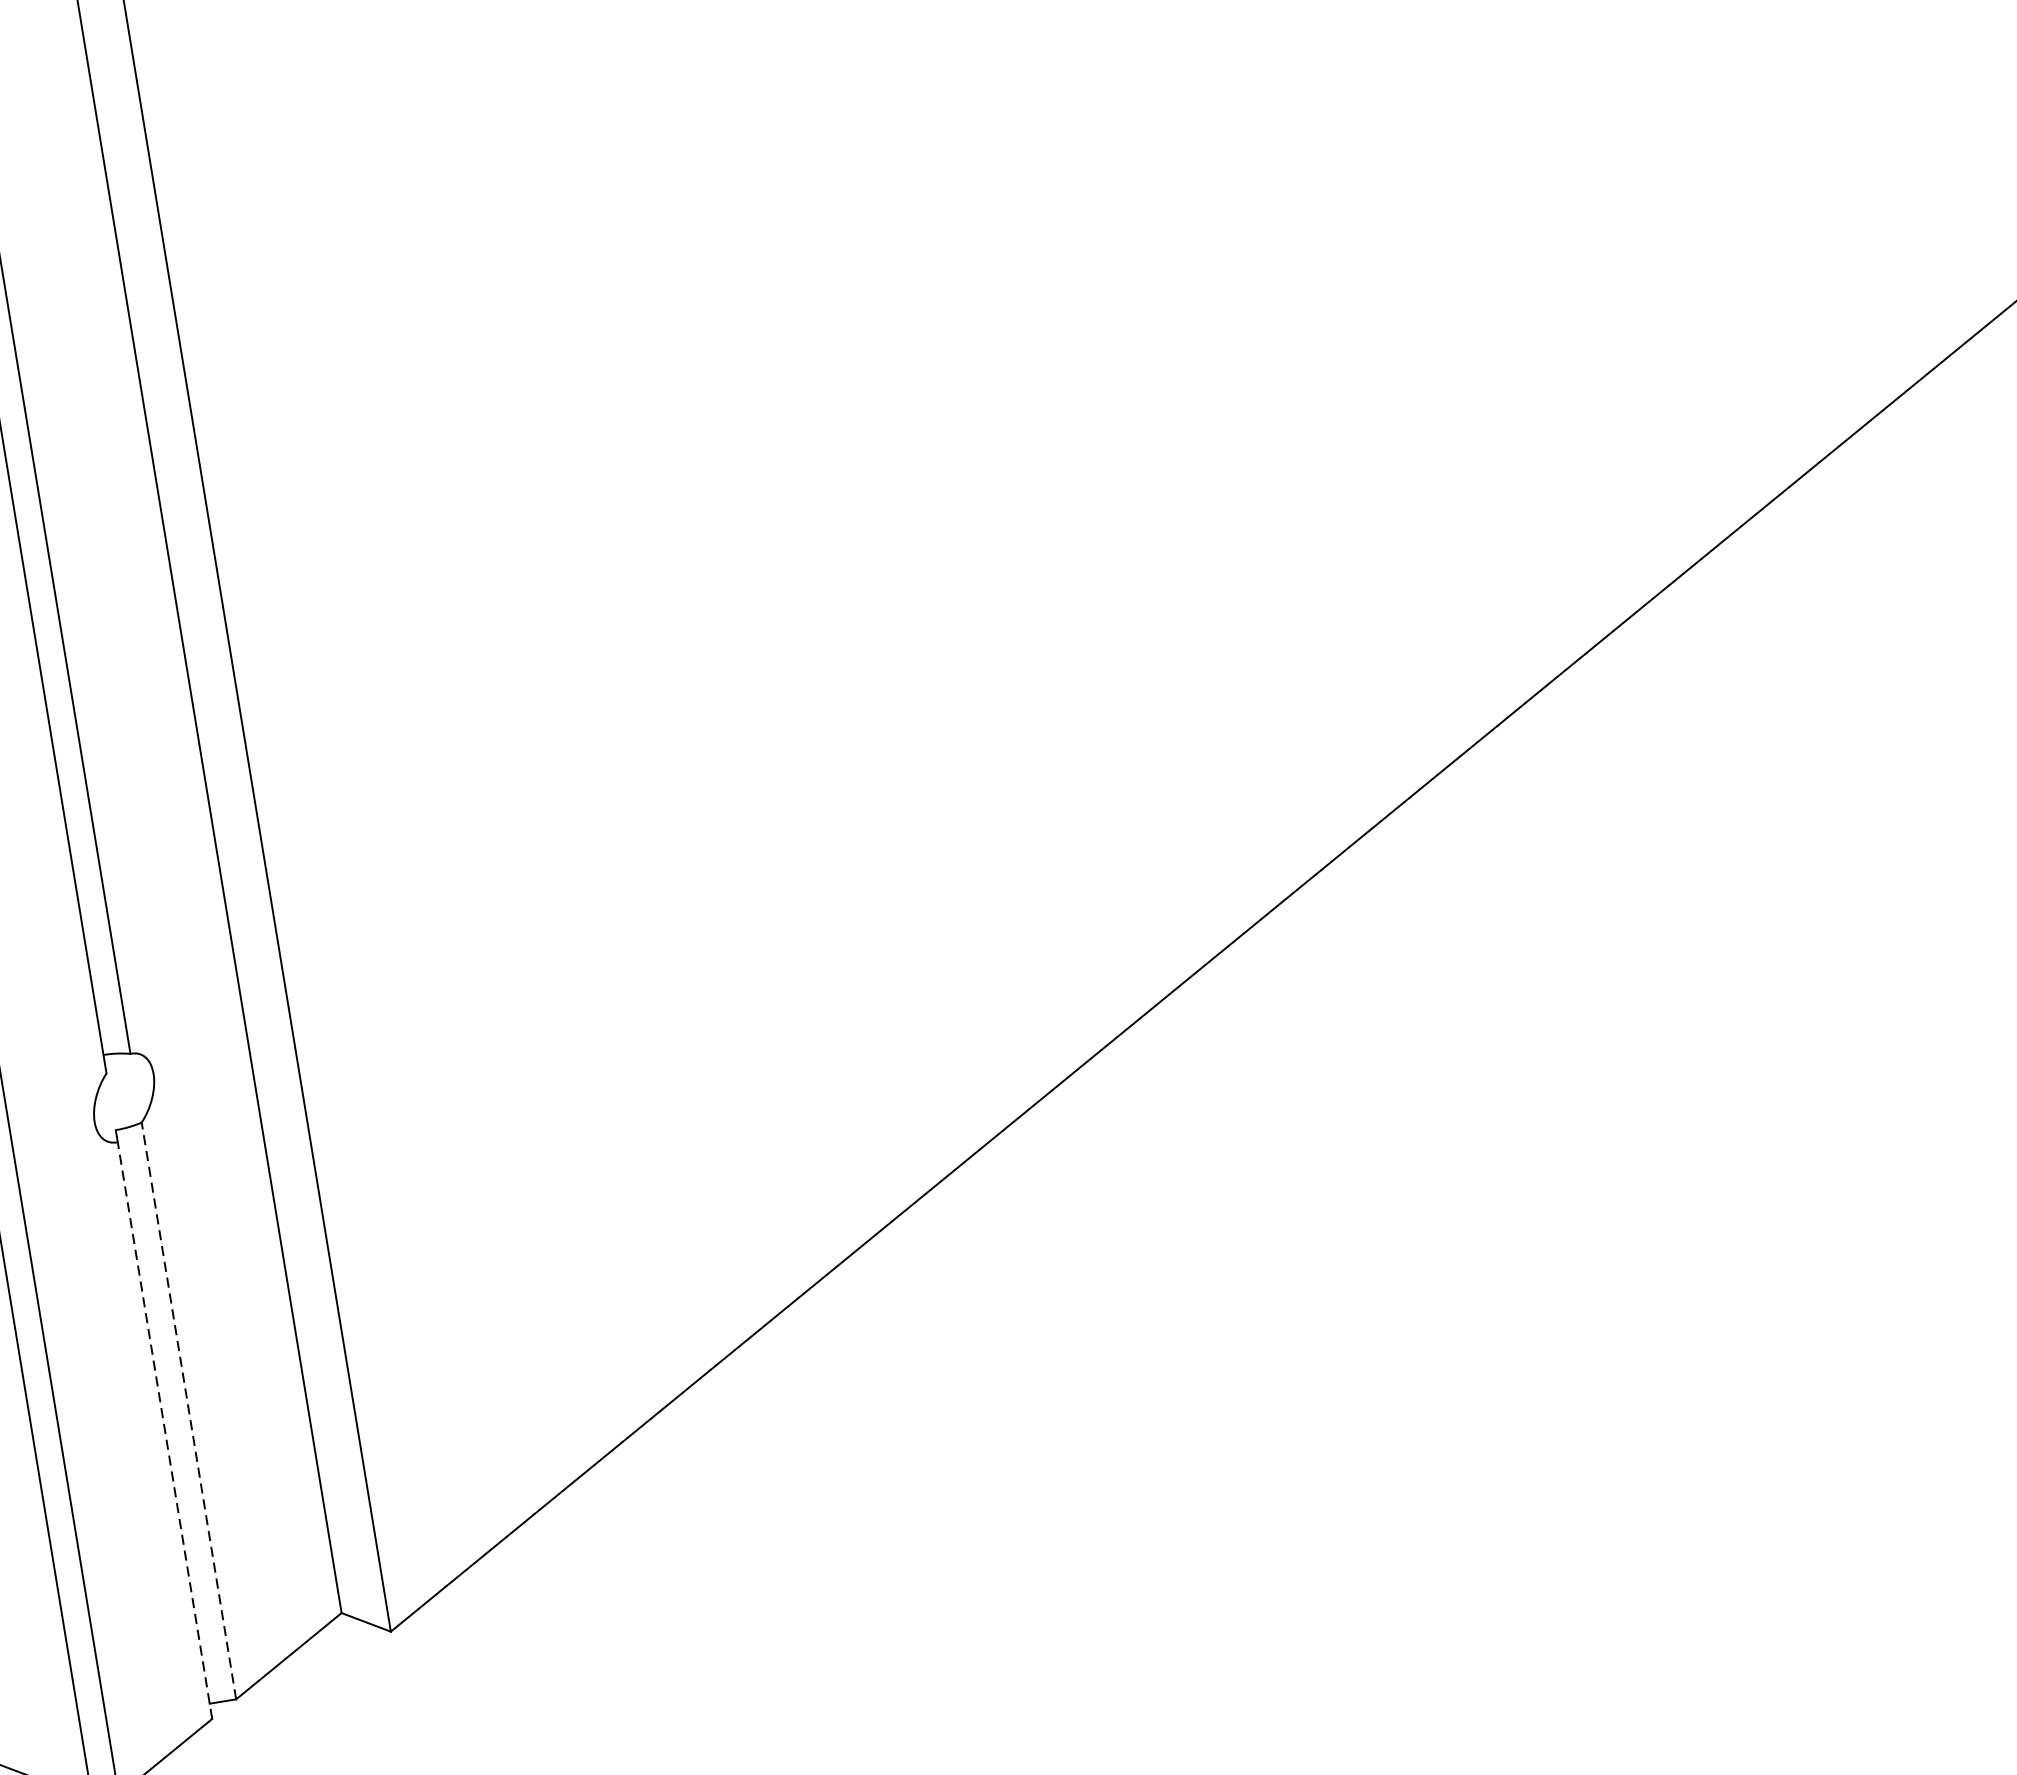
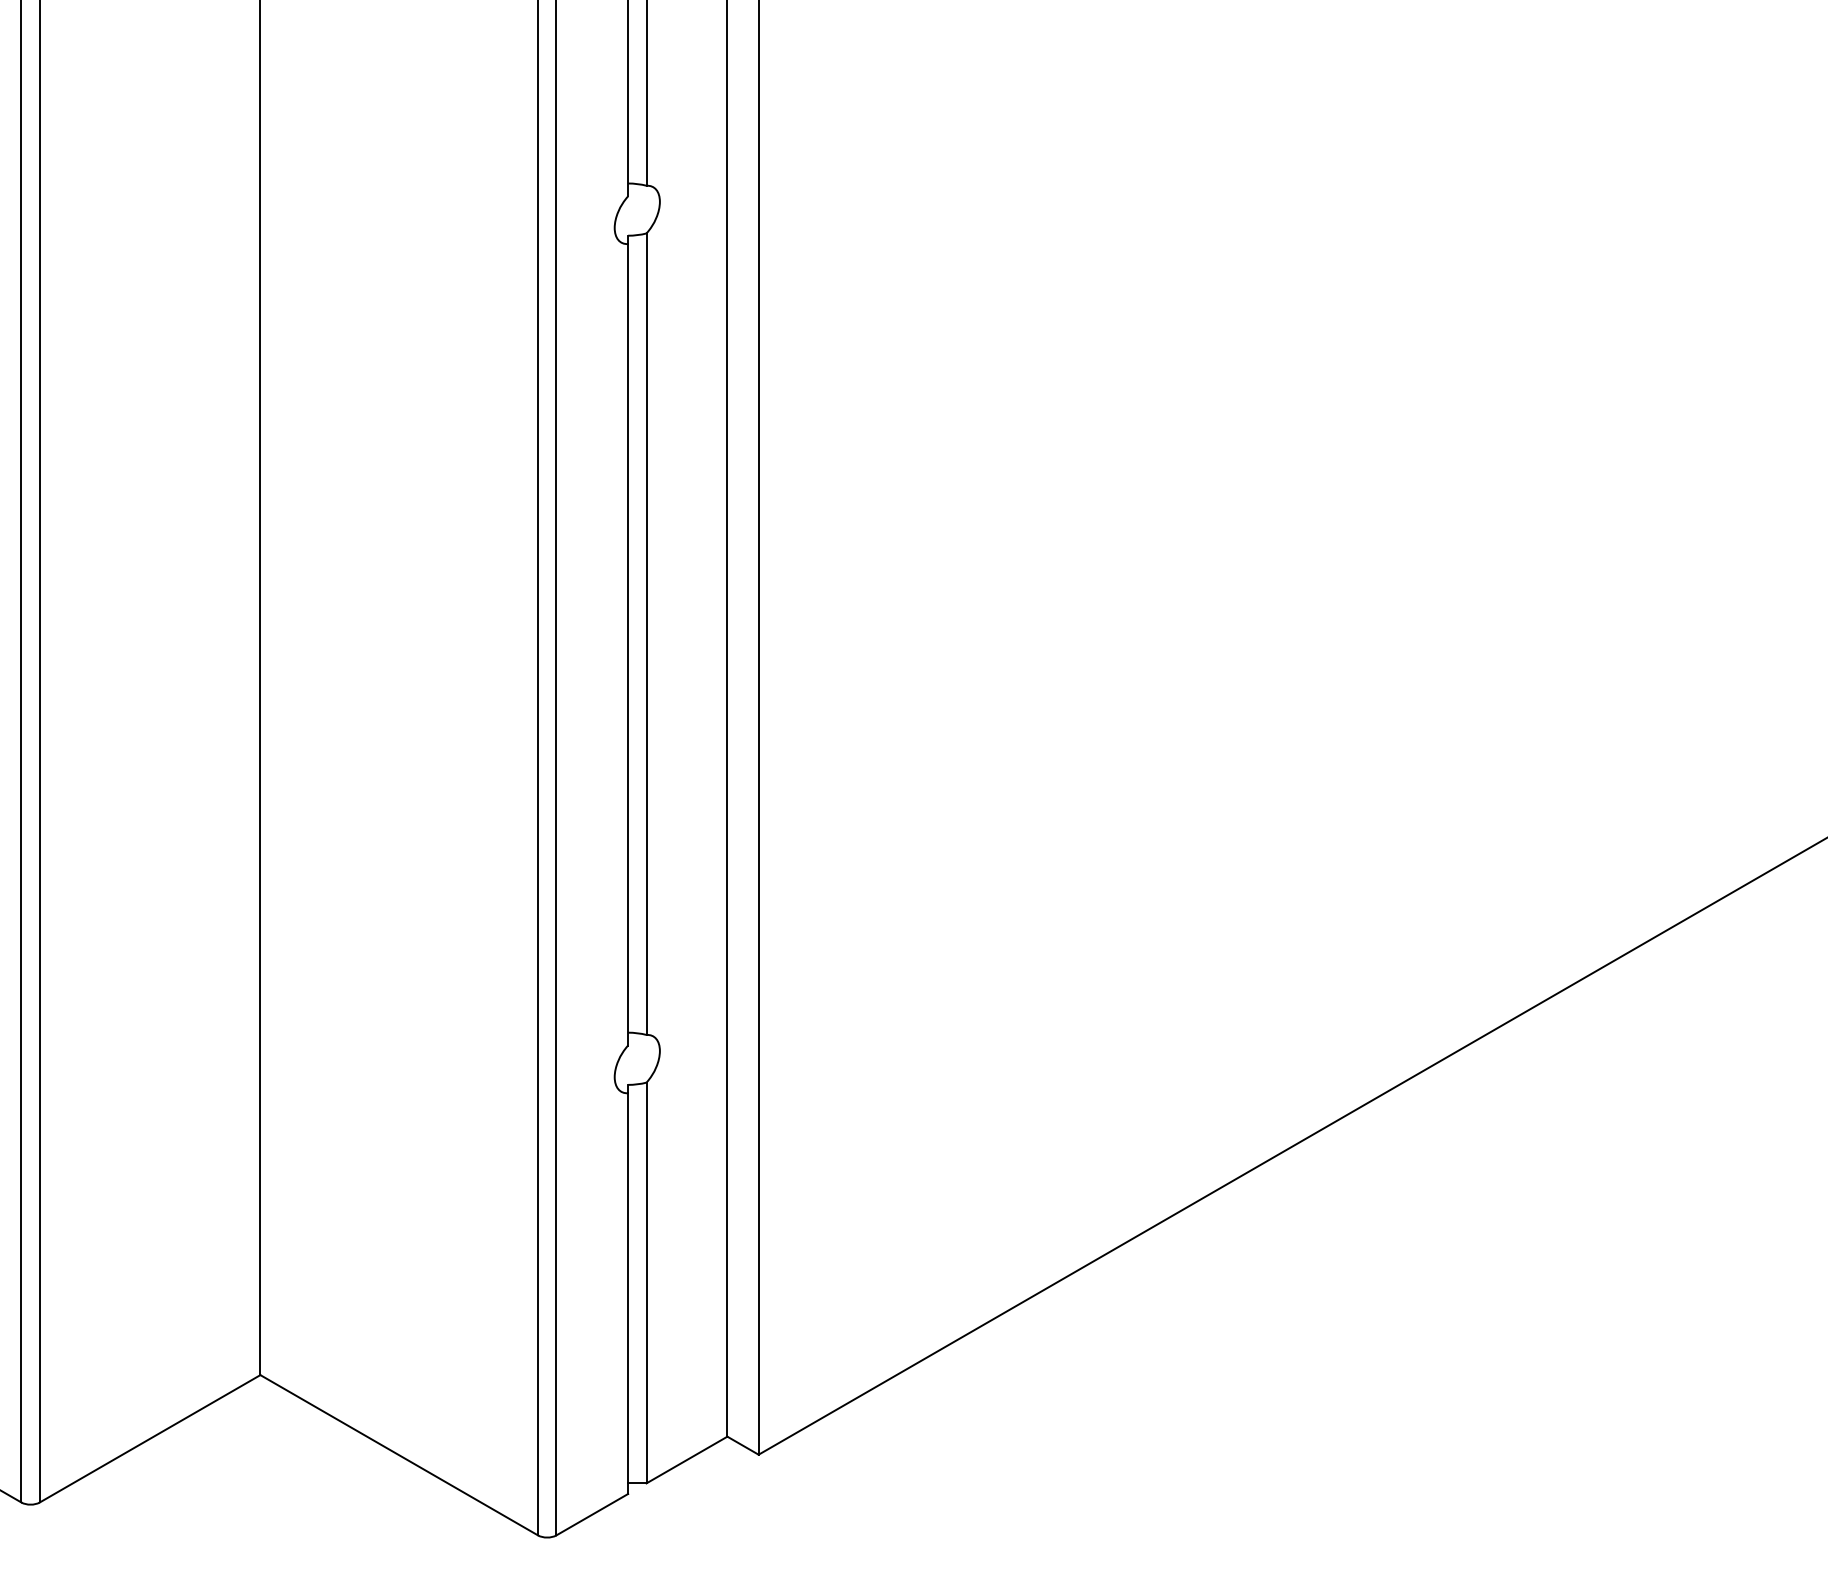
line: (188, 1410) -> (646, 1282), dashed -> solid
line: (165, 1430) -> (628, 1293), dashed -> solid

